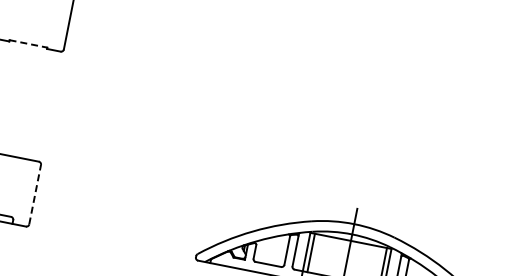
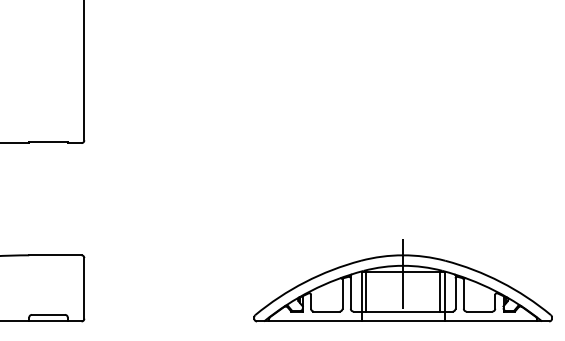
line: (29, 43) -> (49, 141), dashed -> solid
line: (35, 193) -> (84, 287), dashed -> solid

